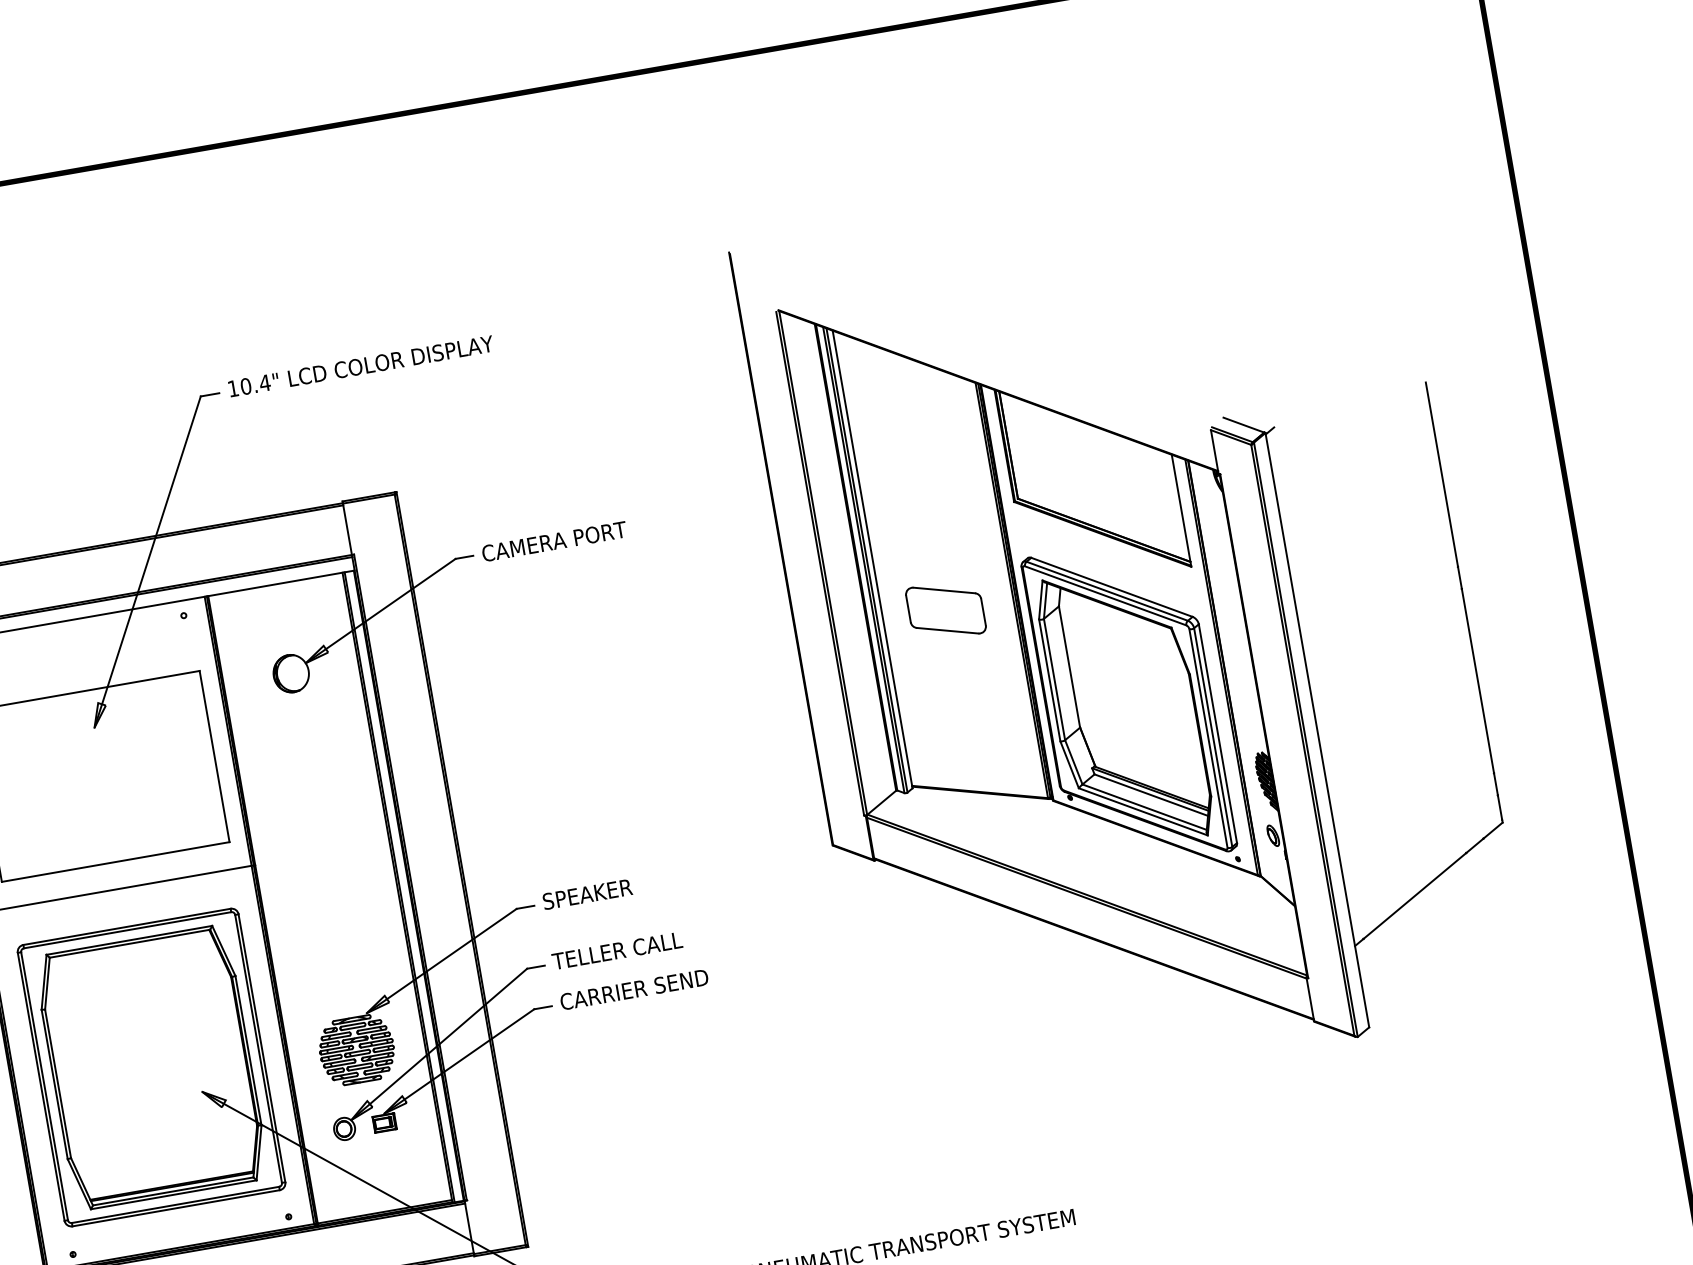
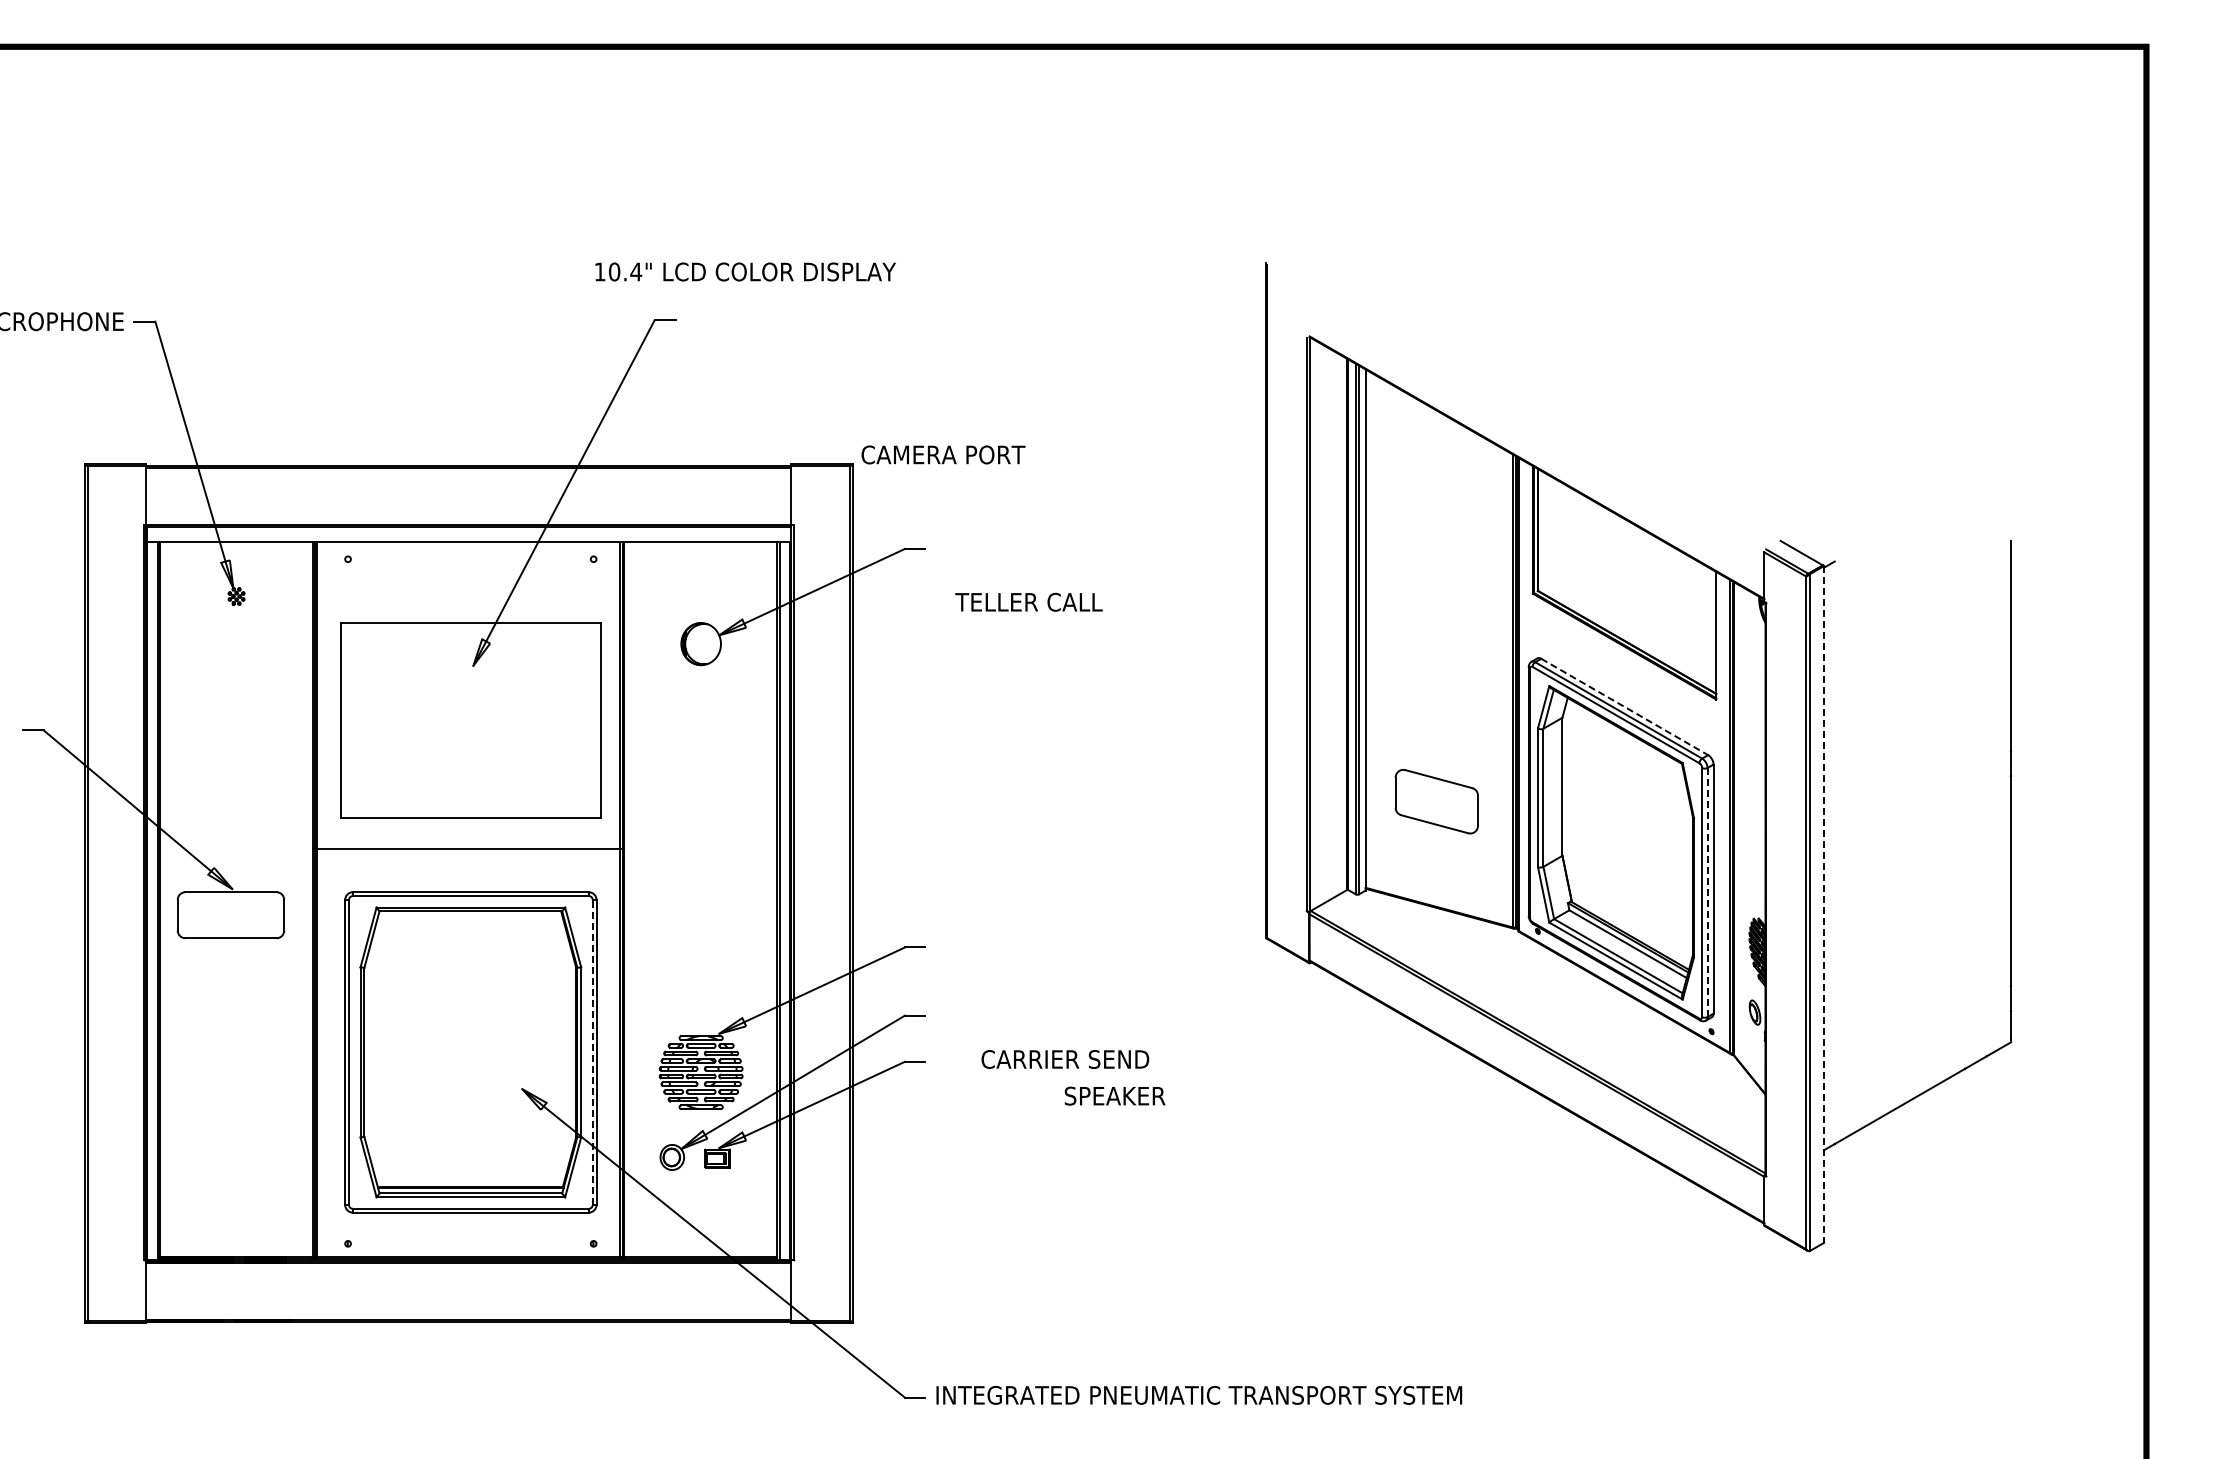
text: (360, 365) -> (745, 271), moved
text: (554, 541) -> (943, 454), moved
line: (1112, 587) -> (1625, 707), solid -> dashed
part: (945, 610) -> (1436, 801), moved
line: (1317, 730) -> (1824, 904), solid -> dashed
line: (1213, 737) -> (1707, 892), solid -> dashed
text: (587, 893) -> (1114, 1095), moved
text: (616, 950) -> (1028, 601), moved
text: (634, 989) -> (1065, 1059), moved
line: (258, 1049) -> (592, 1052), solid -> dashed

